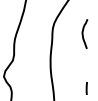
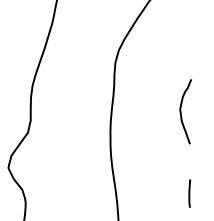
curve: (83, 33) -> (182, 110), moved

